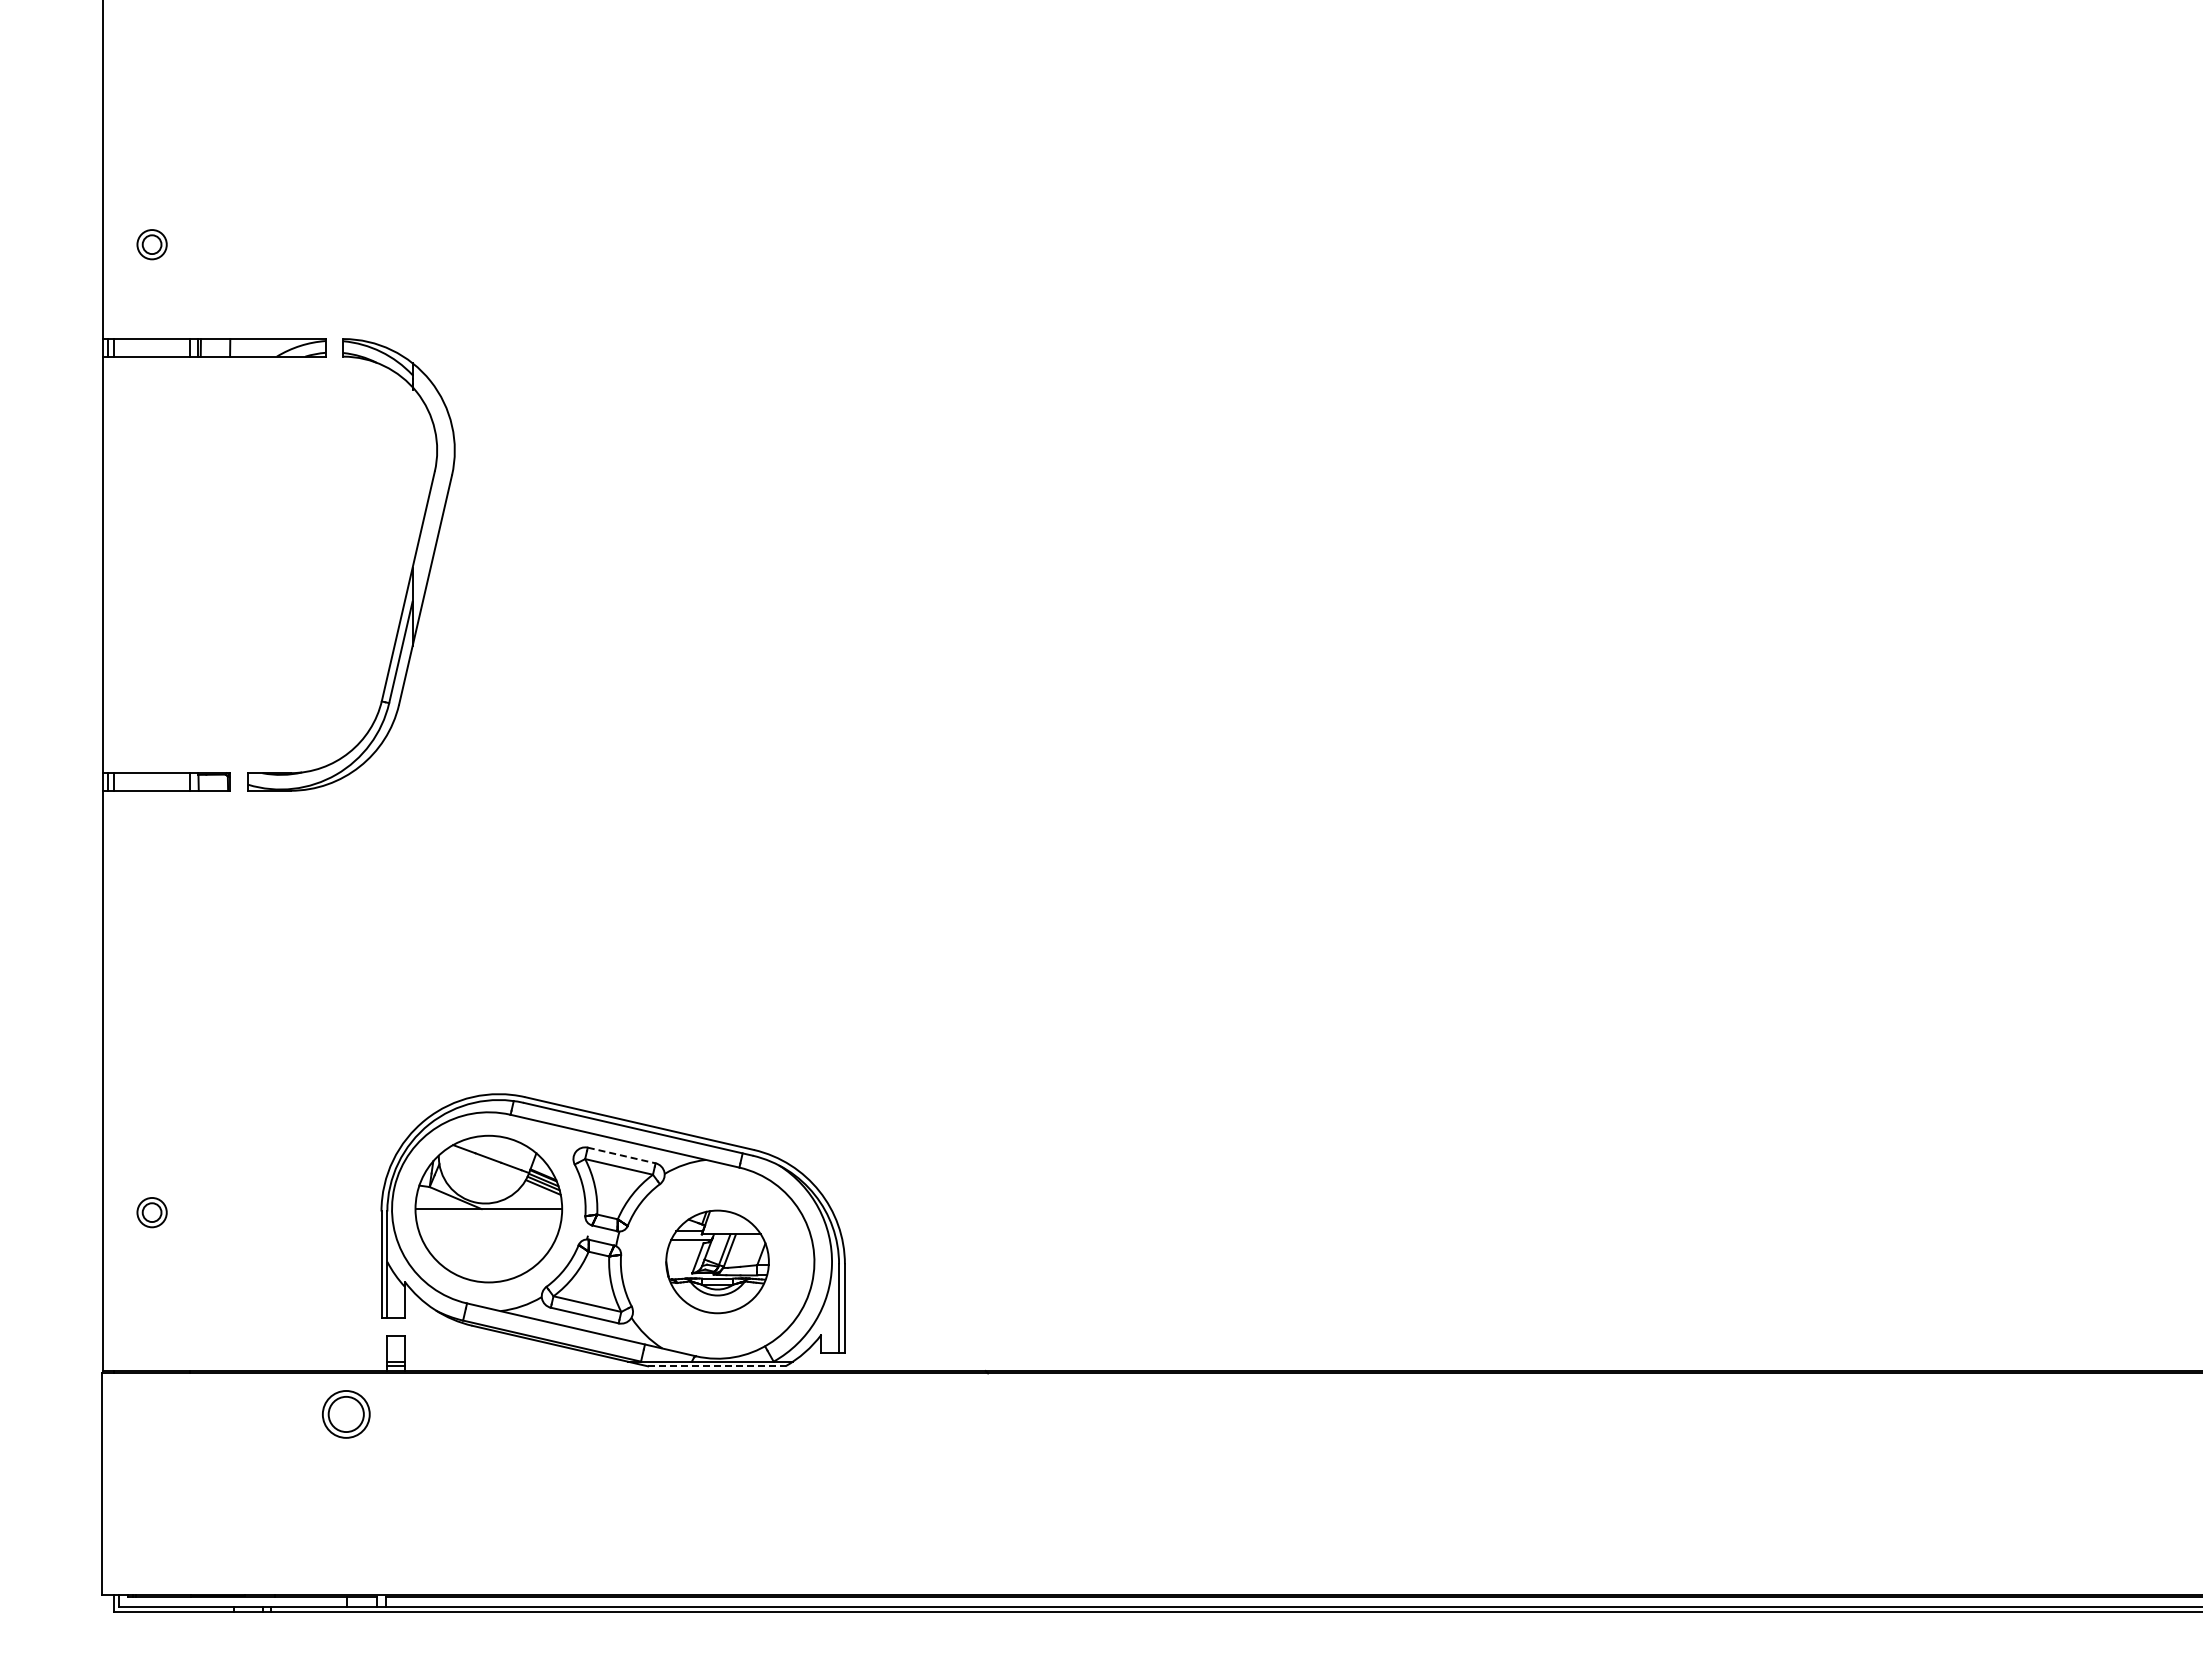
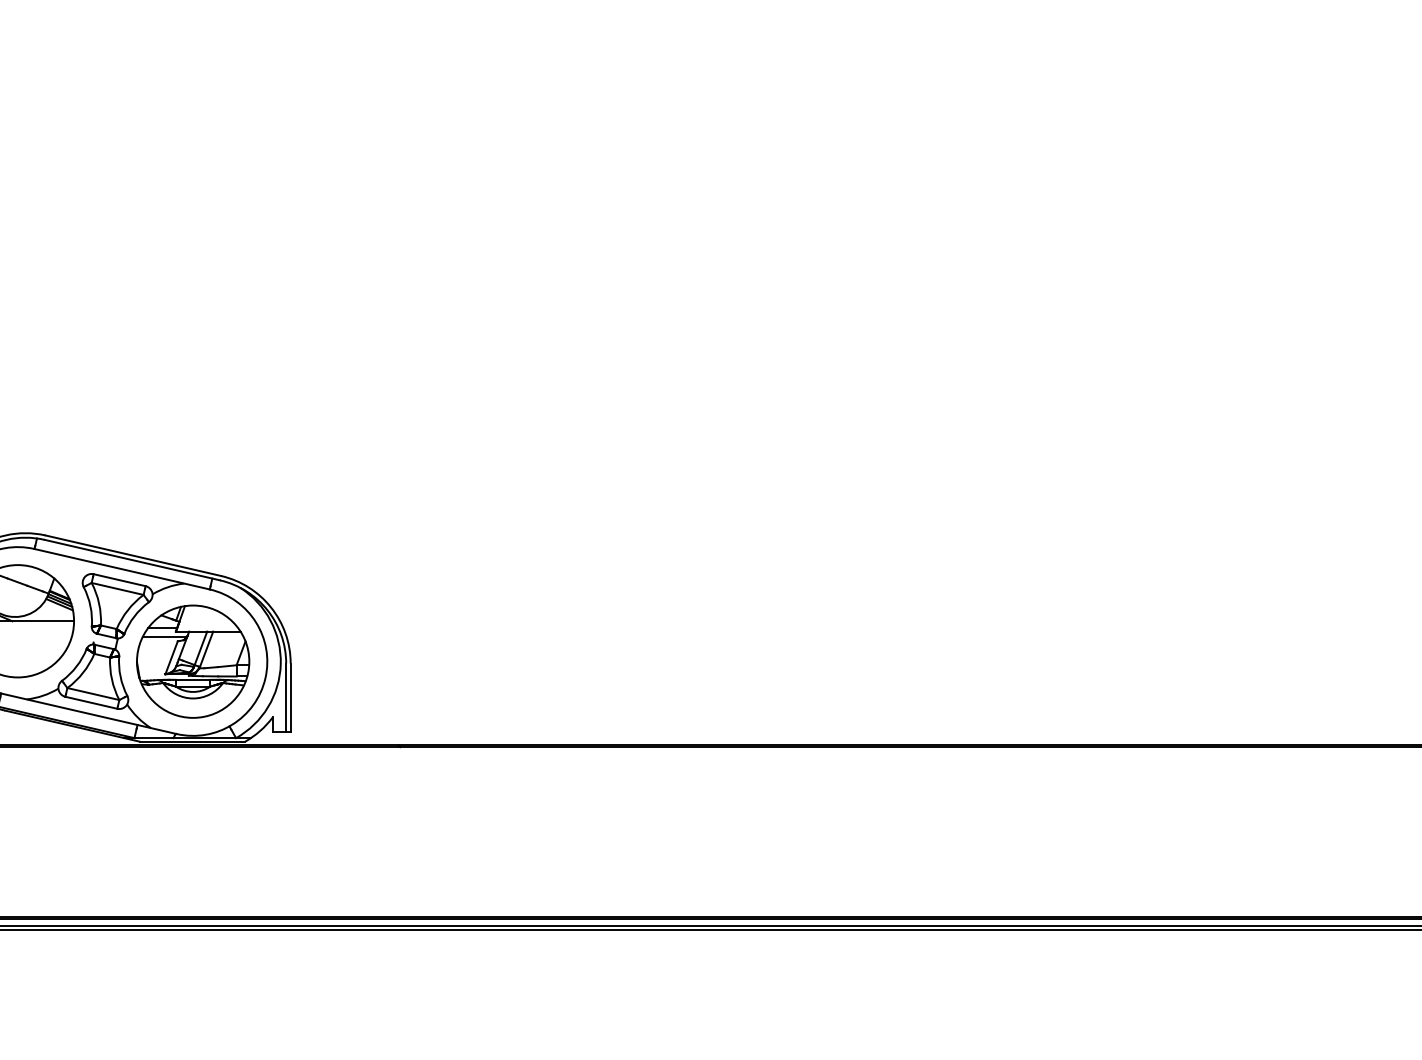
line: (621, 1155) -> (119, 580), dashed -> solid
part: (717, 1261) -> (193, 661), size x1.43
line: (716, 1366) -> (192, 741), dashed -> solid

